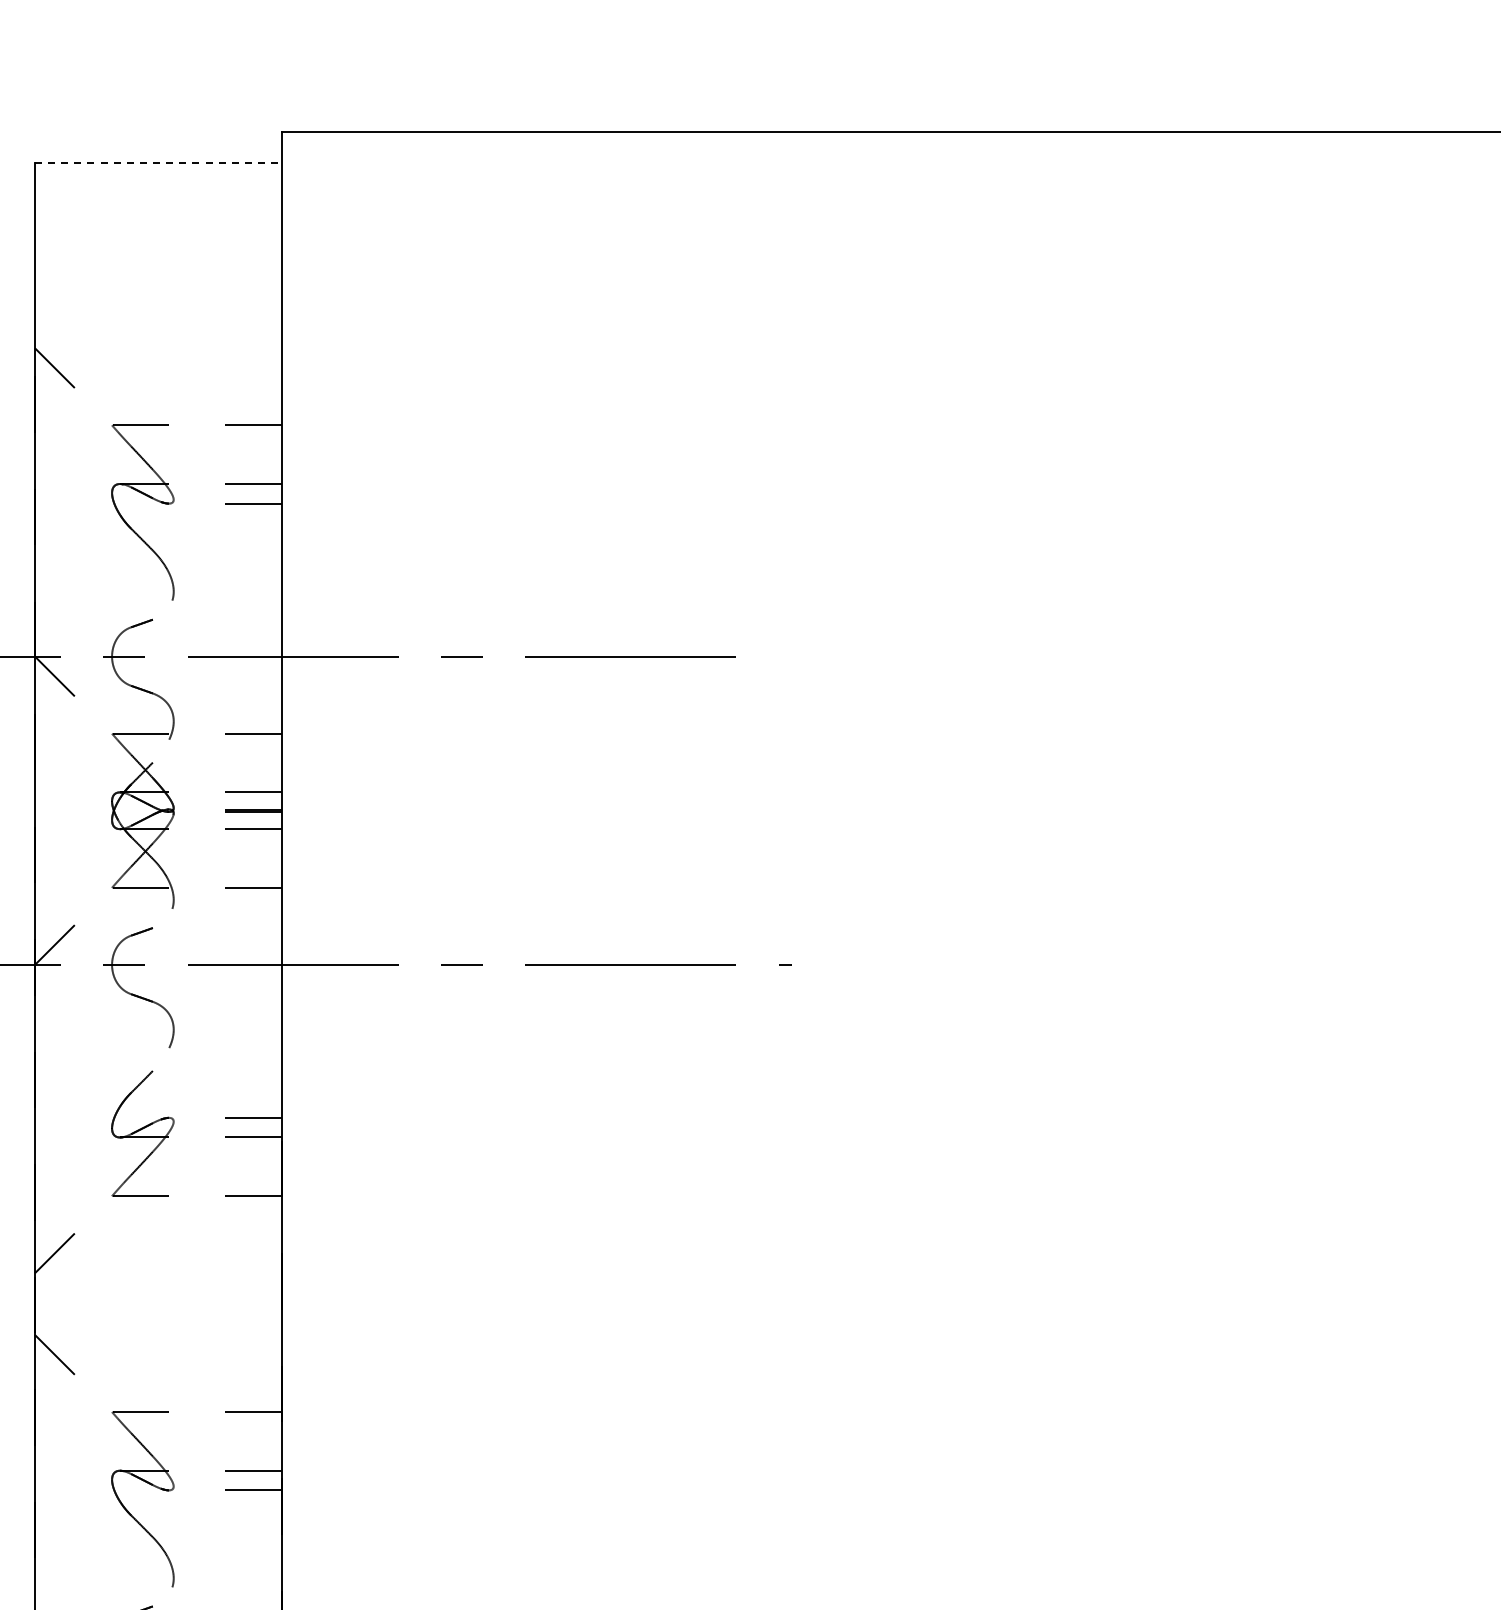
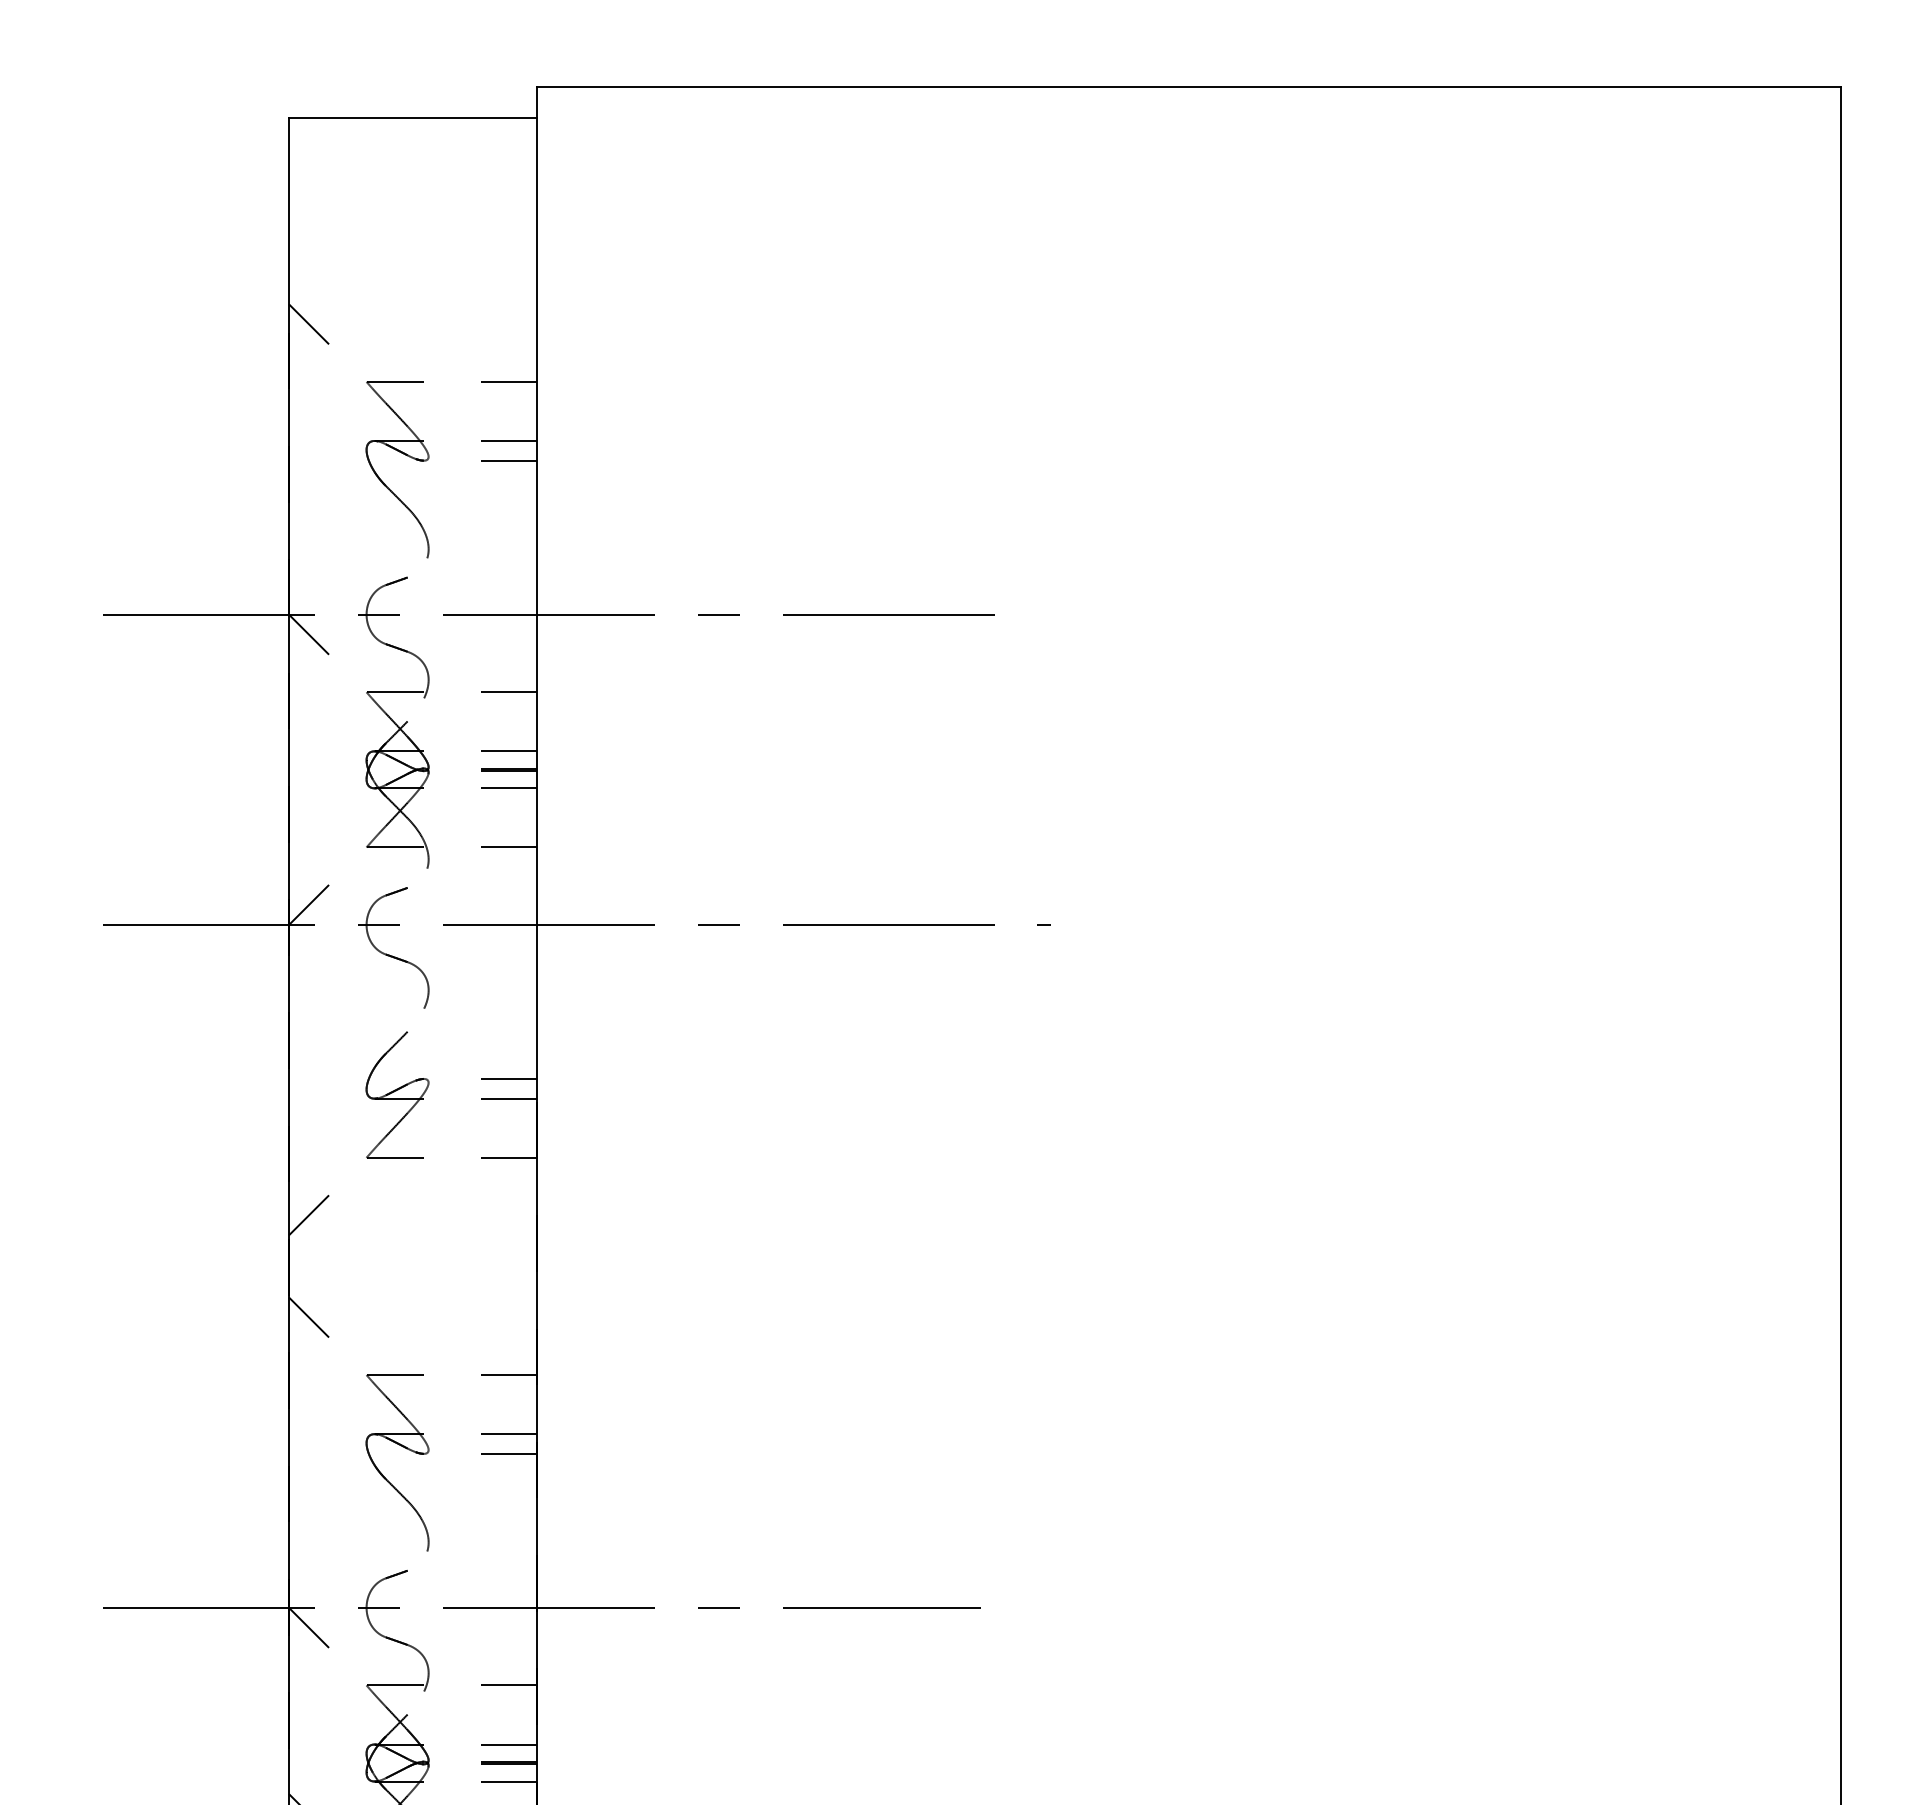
line: (158, 163) -> (413, 118), dashed -> solid

